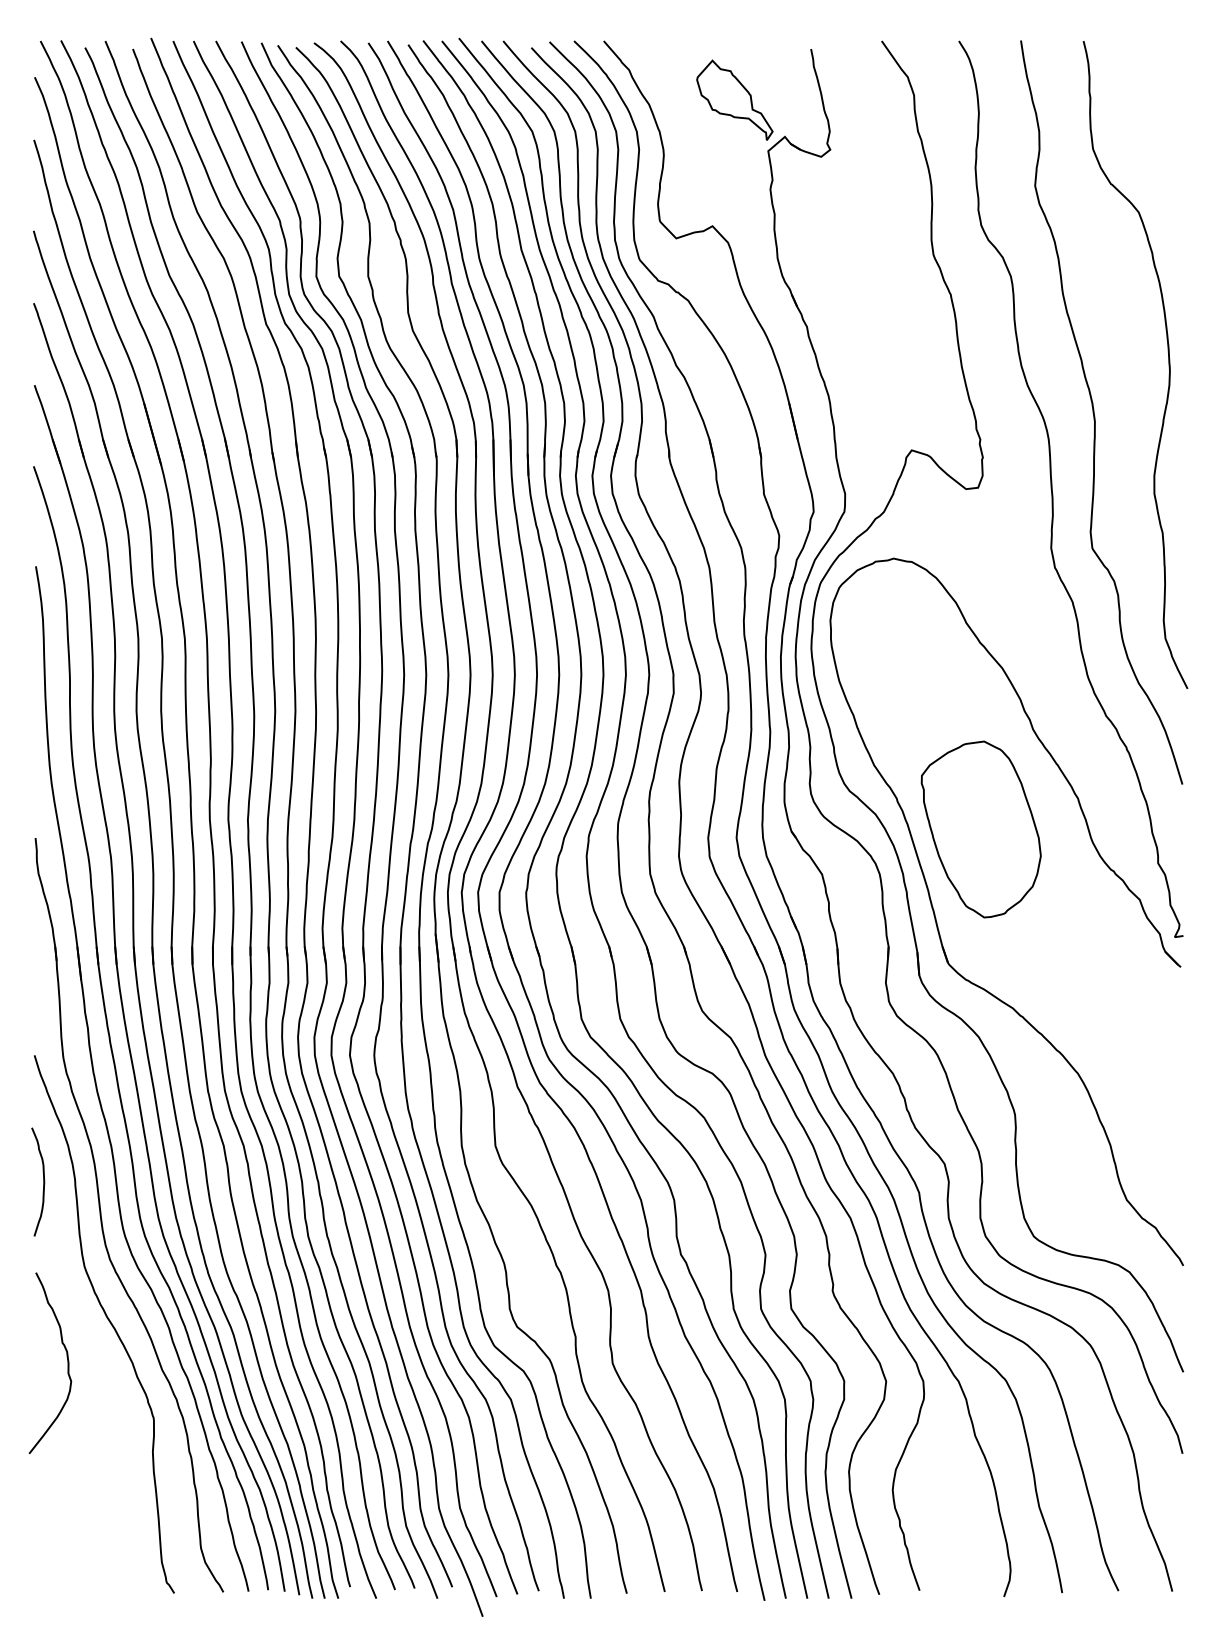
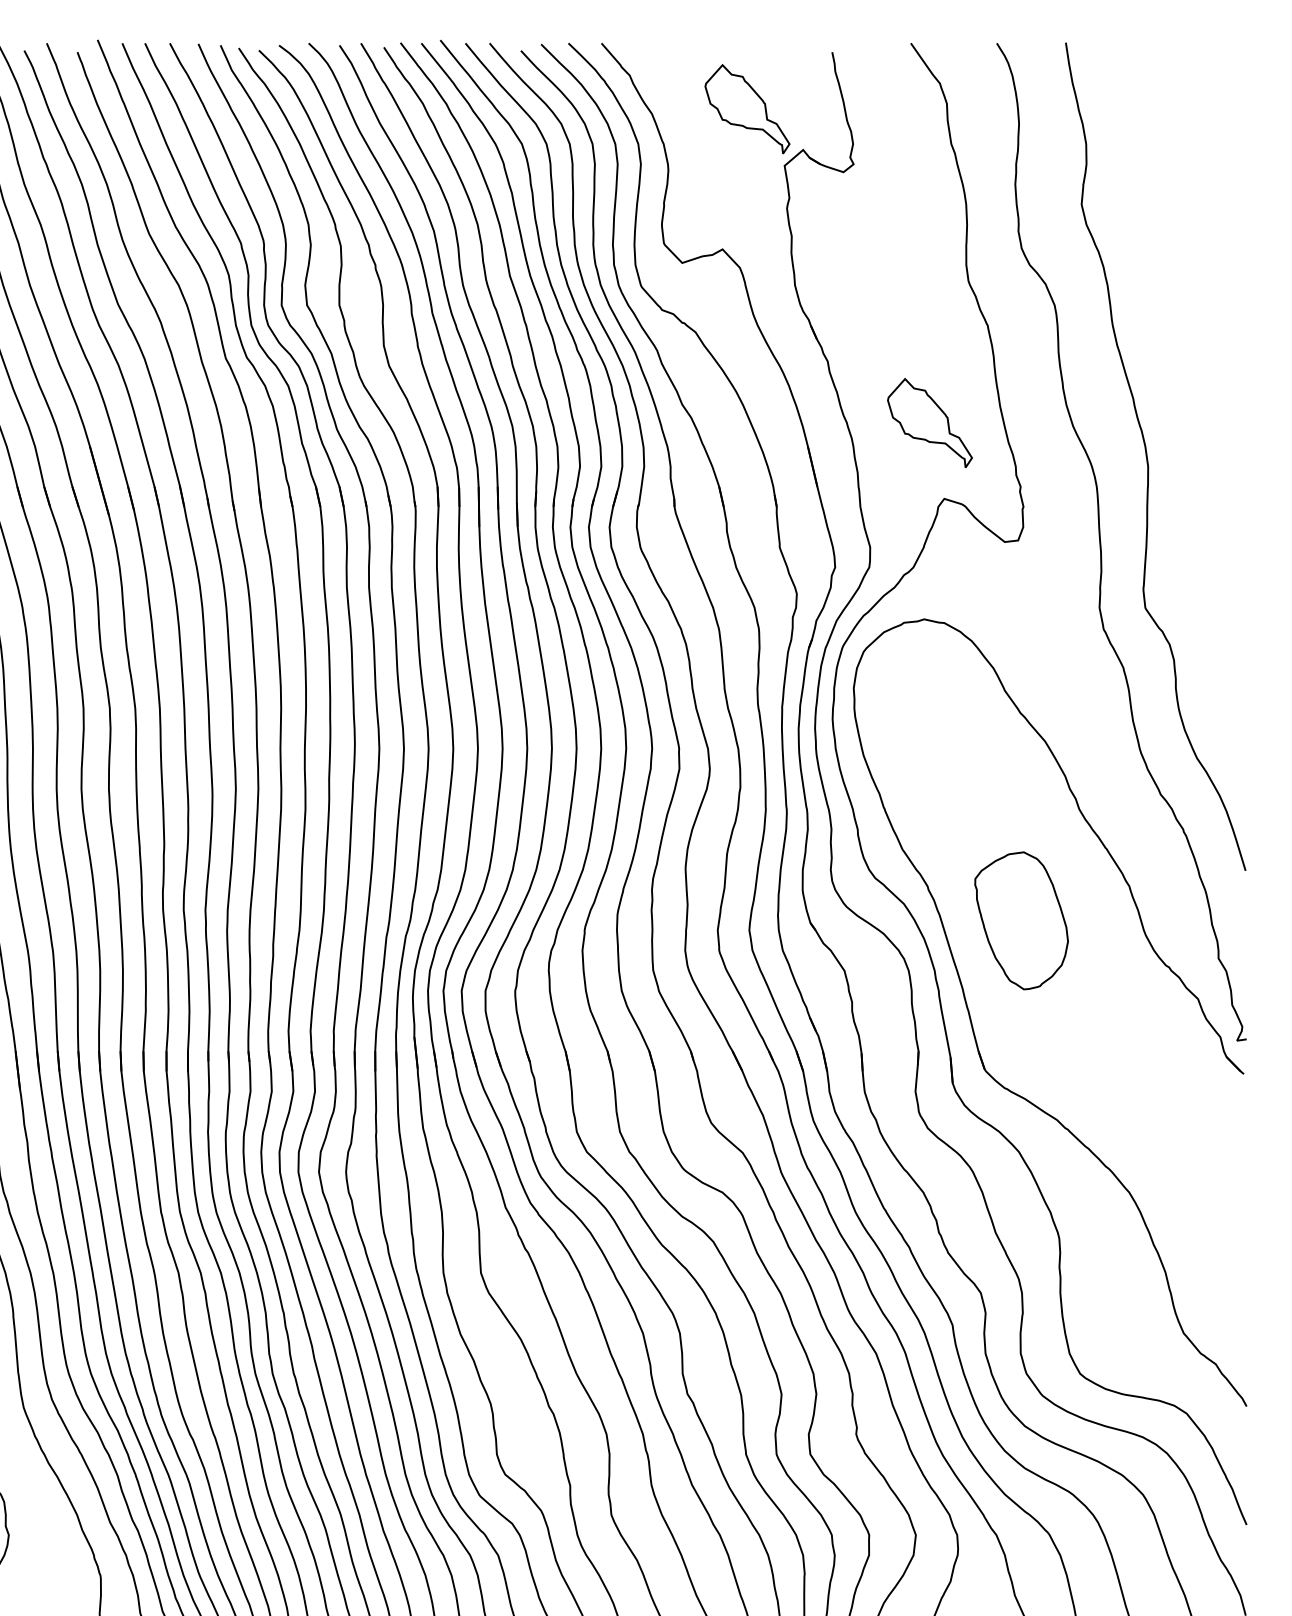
curve: (1168, 364) -> (1230, 403), removed
part: (898, 381) -> (929, 422), added
part: (980, 829) -> (1020, 920), size x0.7

